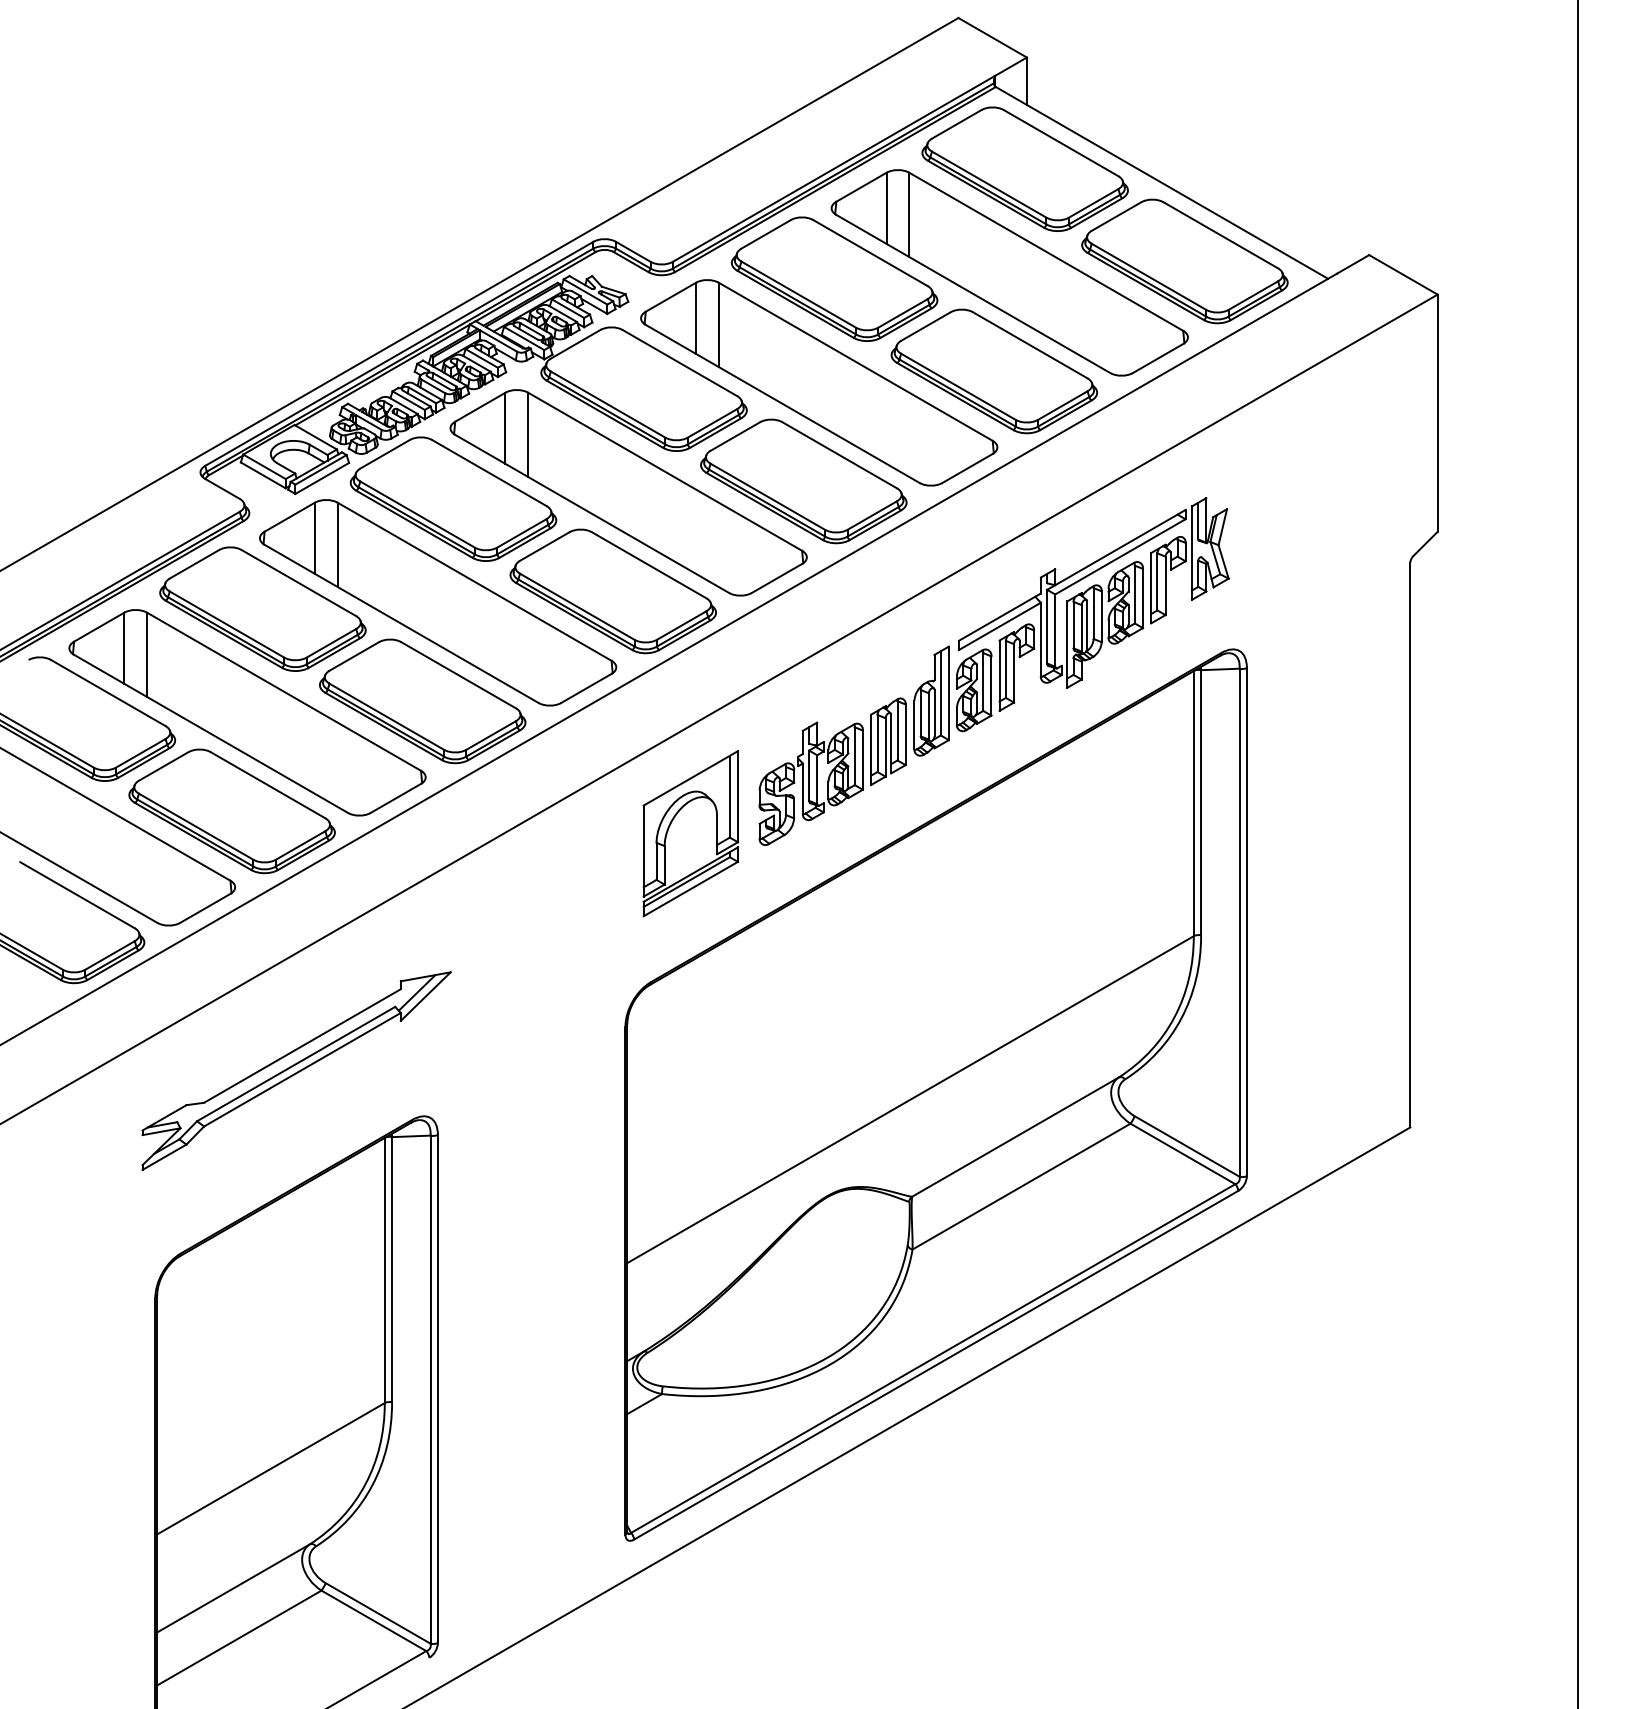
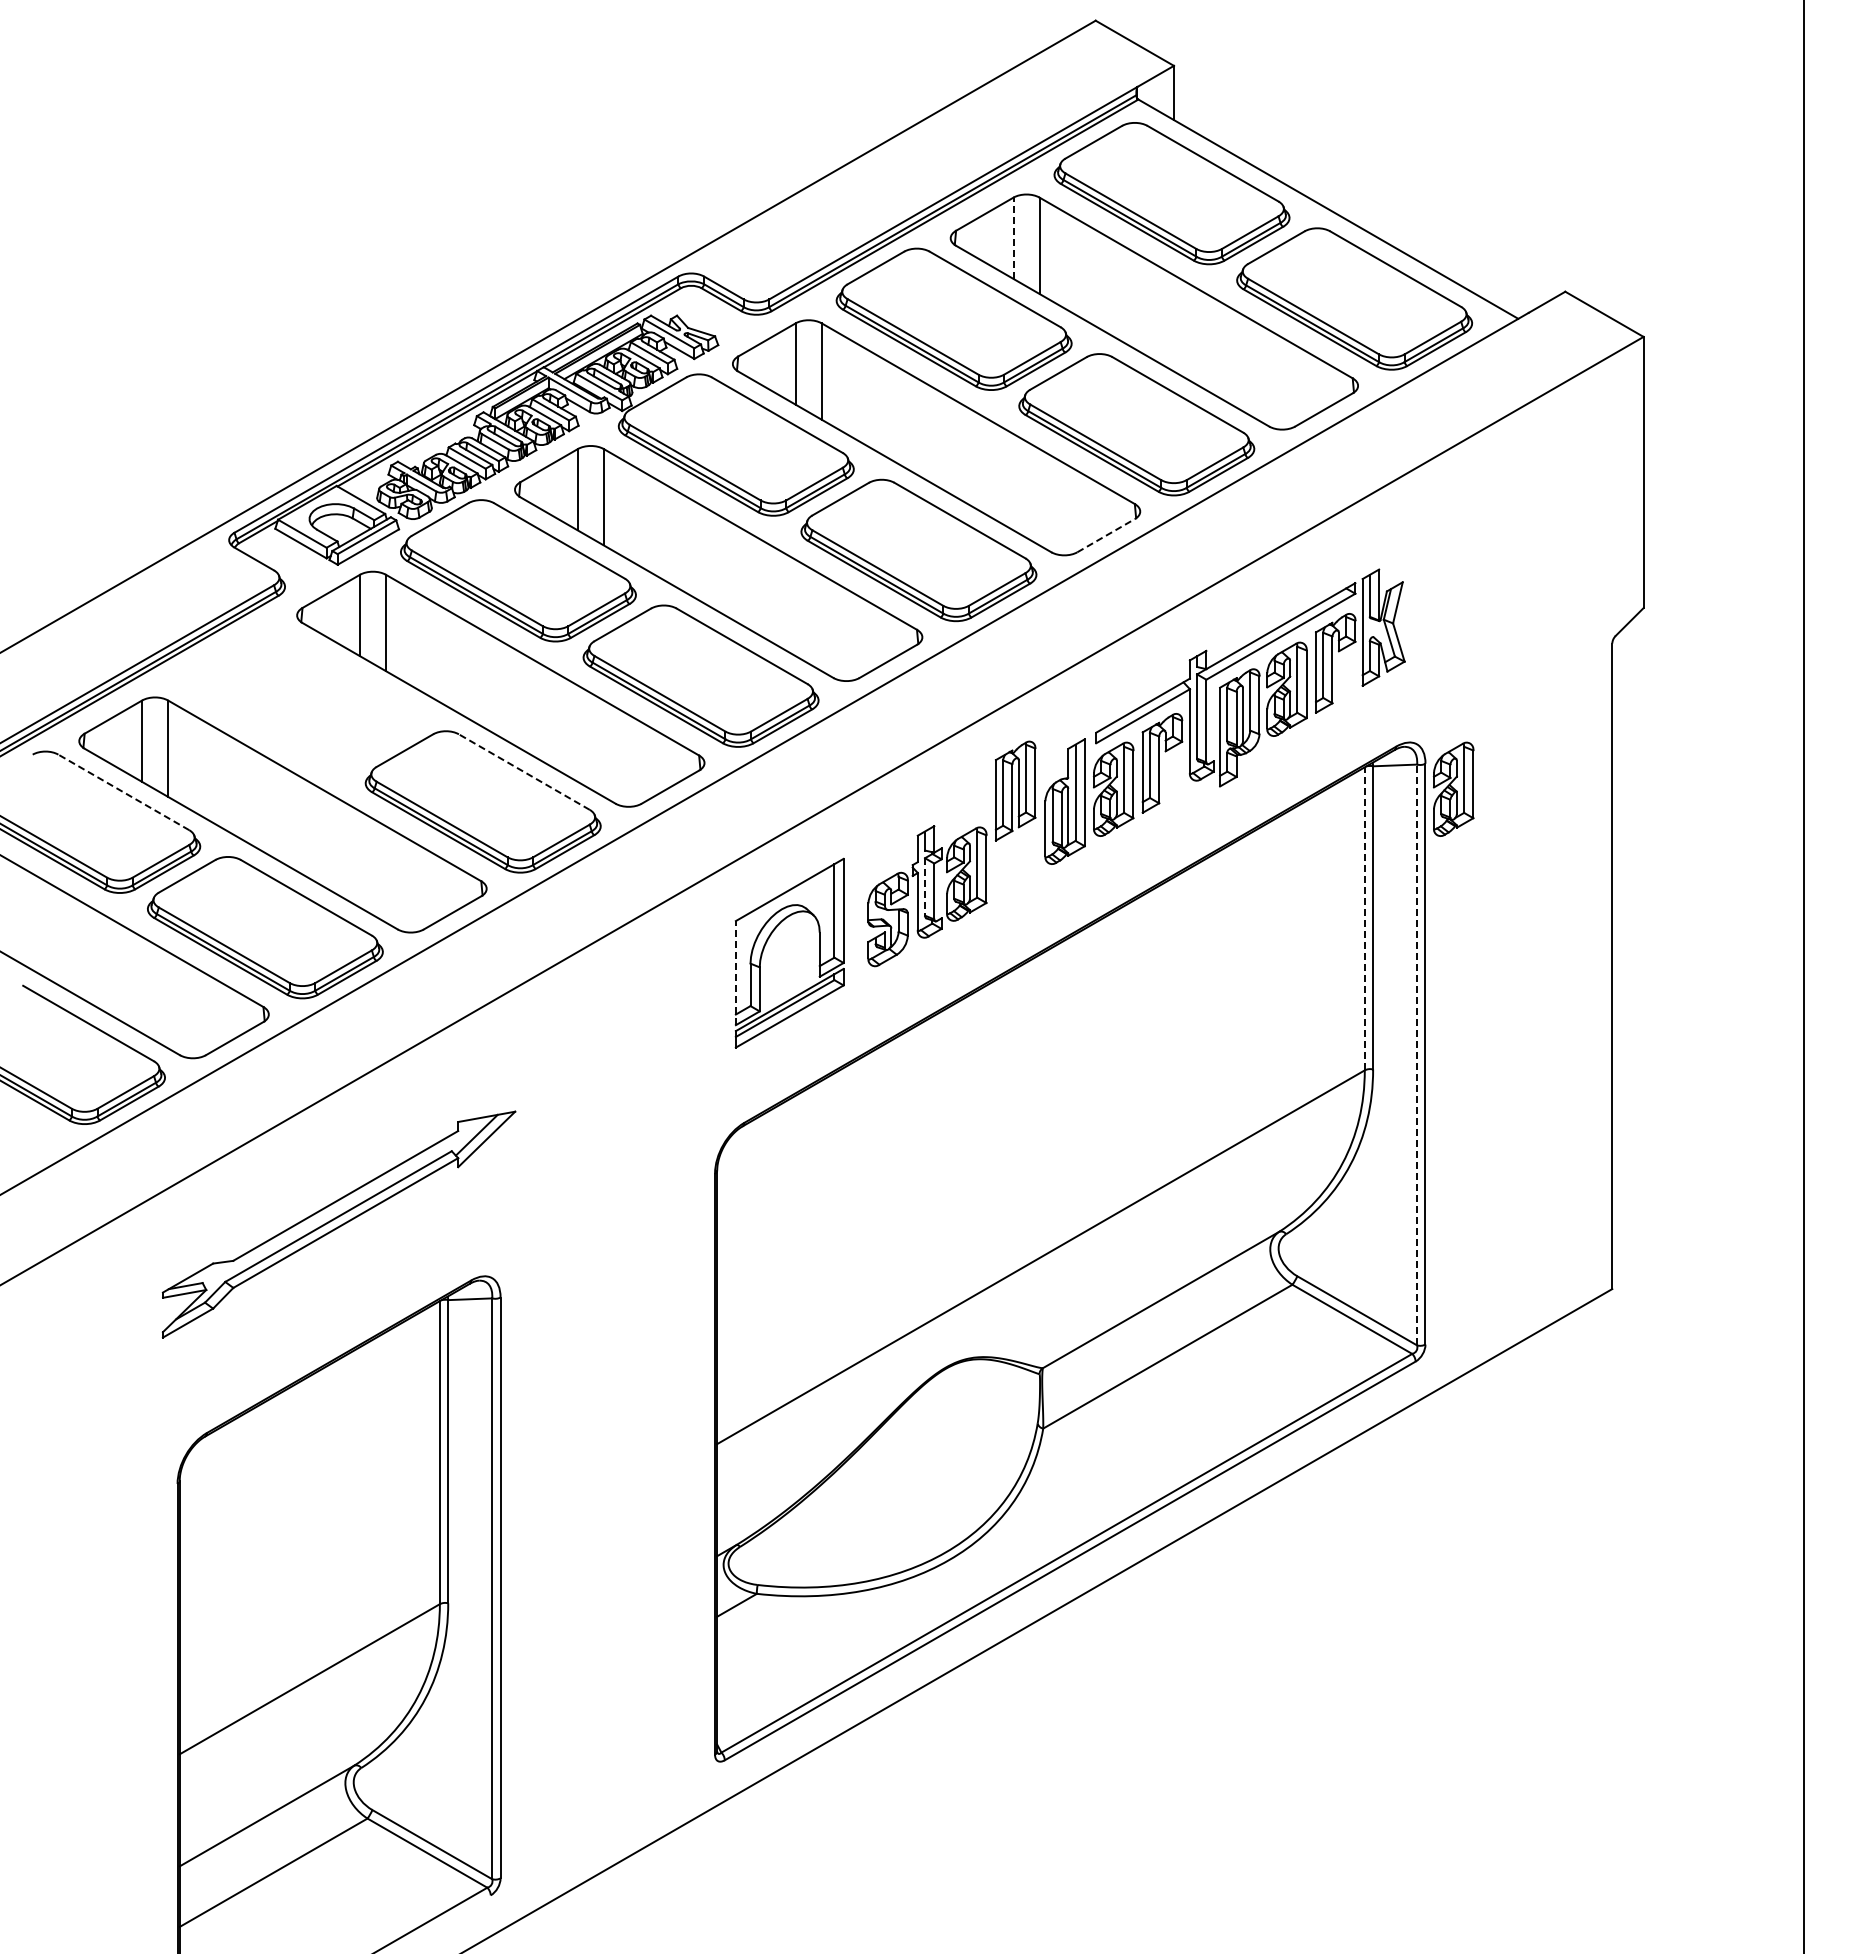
line: (886, 208) -> (1013, 238), solid -> dashed
line: (967, 468) -> (1106, 535), solid -> dashed
part: (262, 609) -> (300, 696), removed
line: (458, 675) -> (524, 772), solid -> dashed
part: (1271, 689) -> (1453, 788), added
line: (108, 693) -> (123, 792), solid -> dashed
part: (888, 741) -> (1015, 790), moved
line: (809, 775) -> (925, 886), solid -> dashed
line: (1193, 803) -> (1364, 918), solid -> dashed
line: (643, 850) -> (735, 972), solid -> dashed
line: (1239, 922) -> (1417, 1054), solid -> dashed

